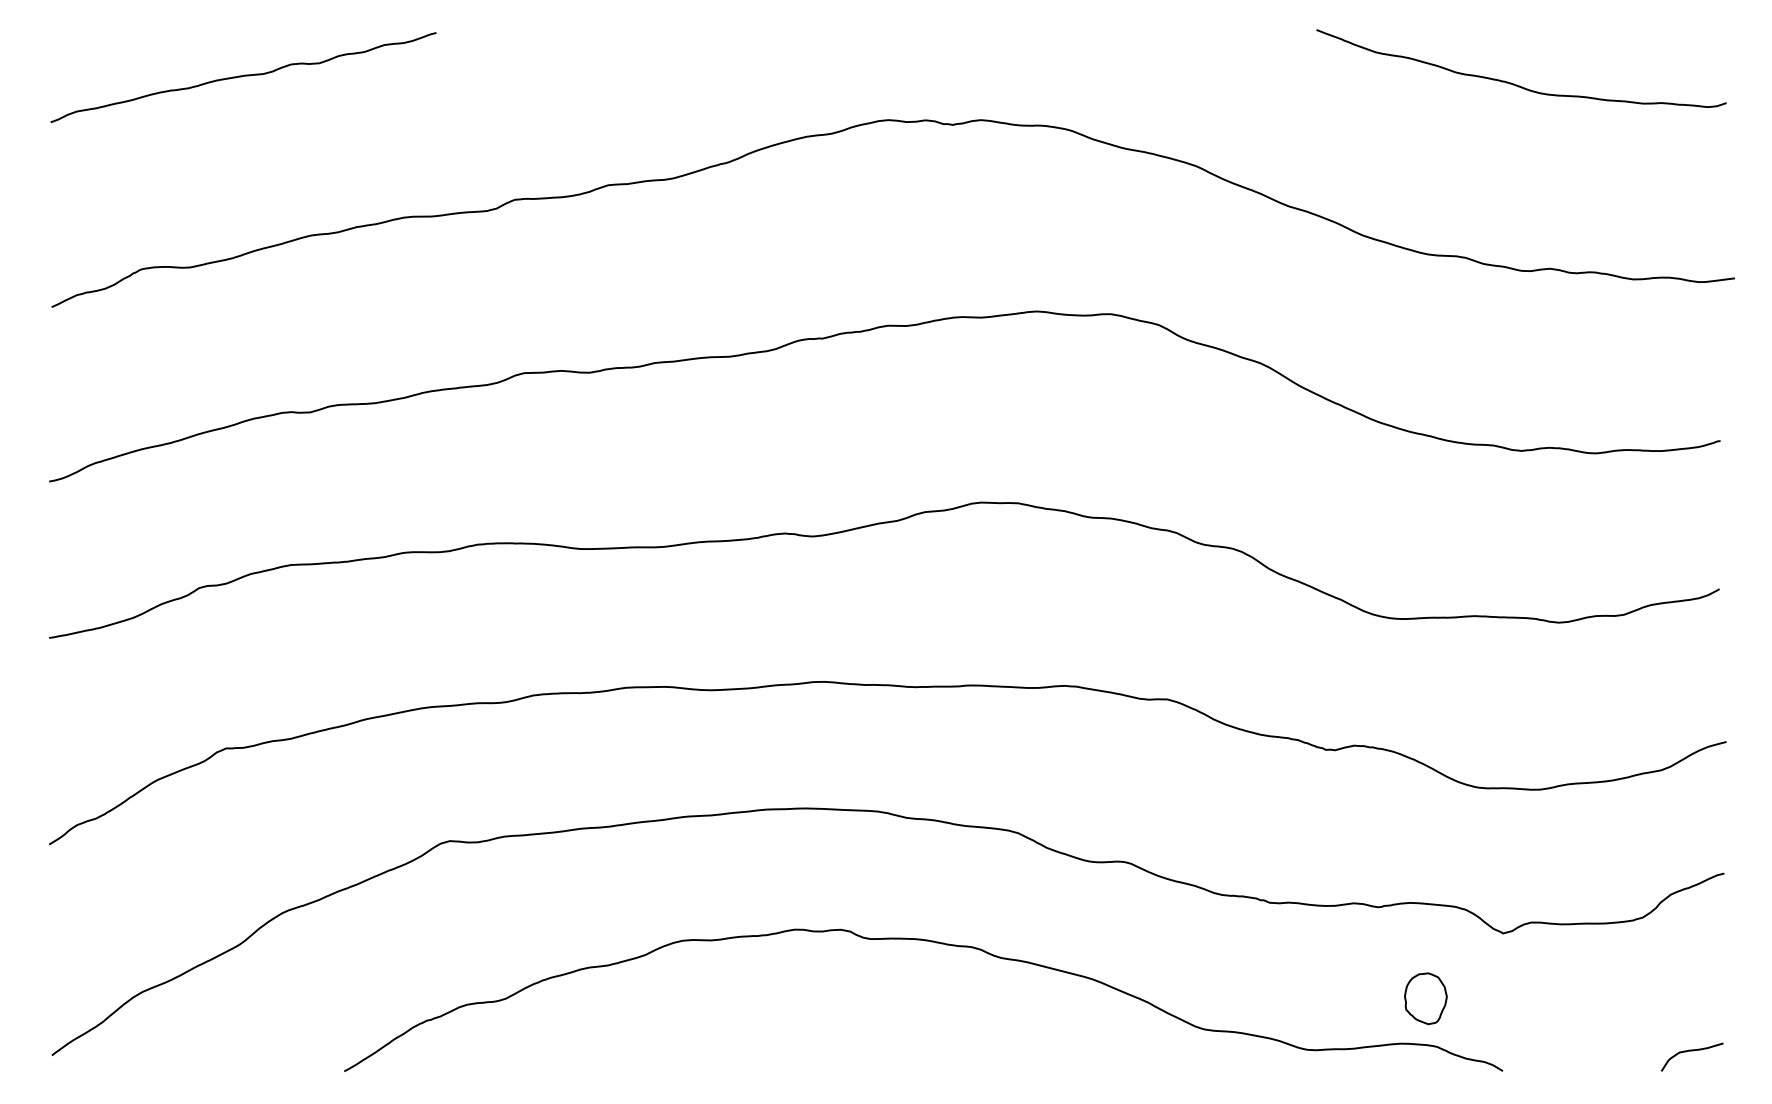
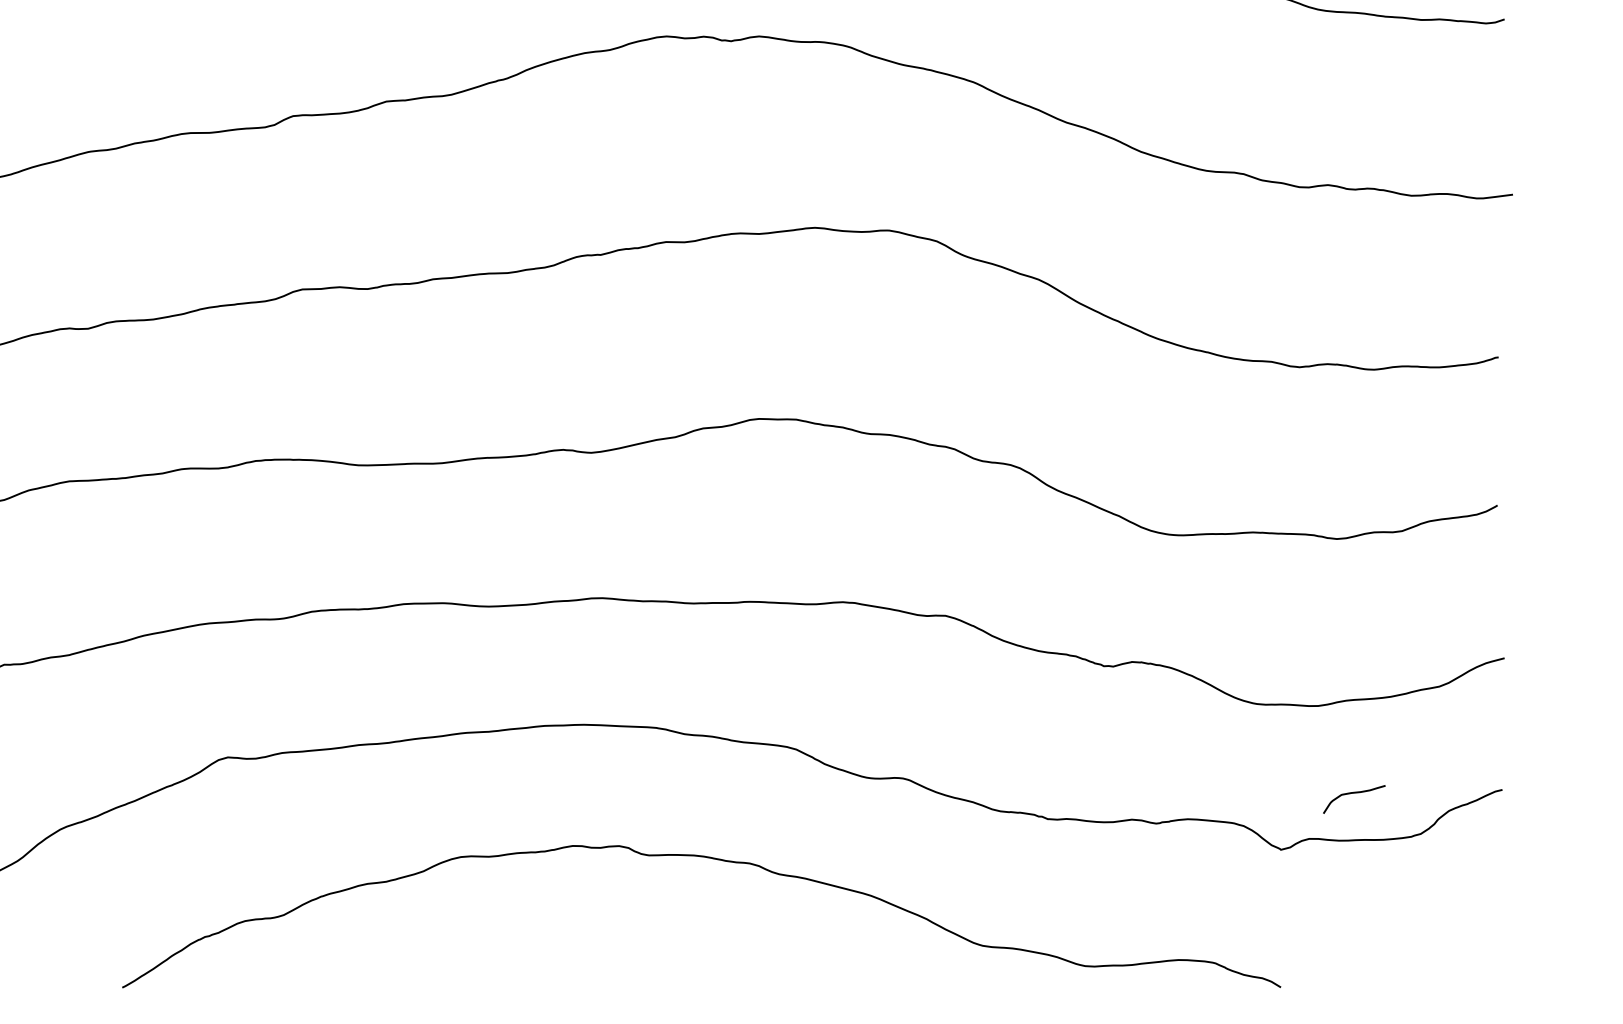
part: (1425, 998) -> (1203, 914), removed
curve: (1692, 1051) -> (1354, 793), moved

